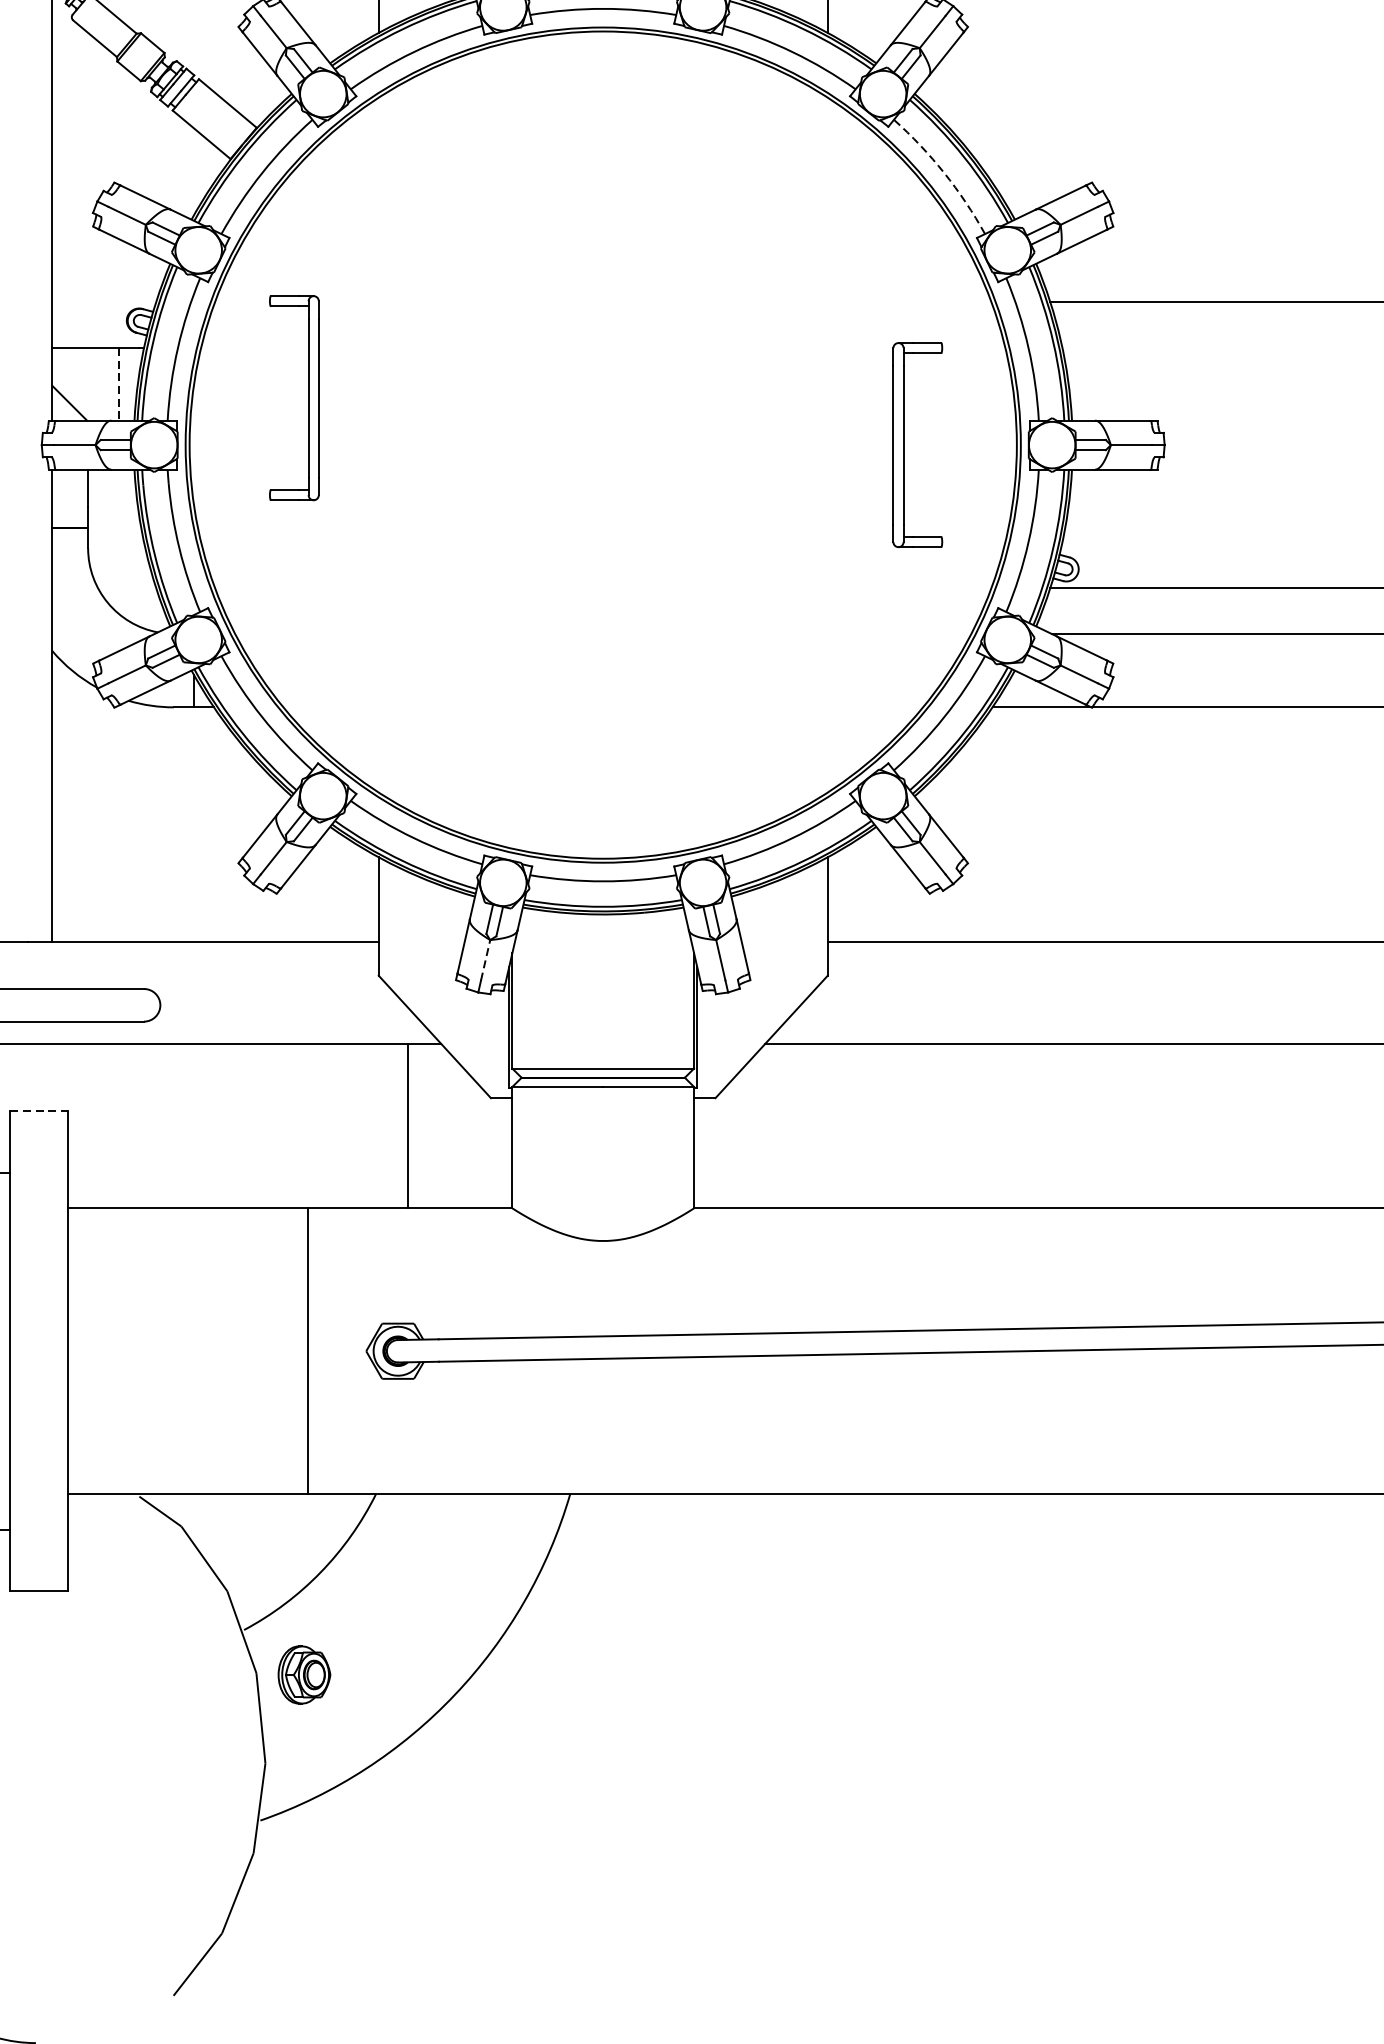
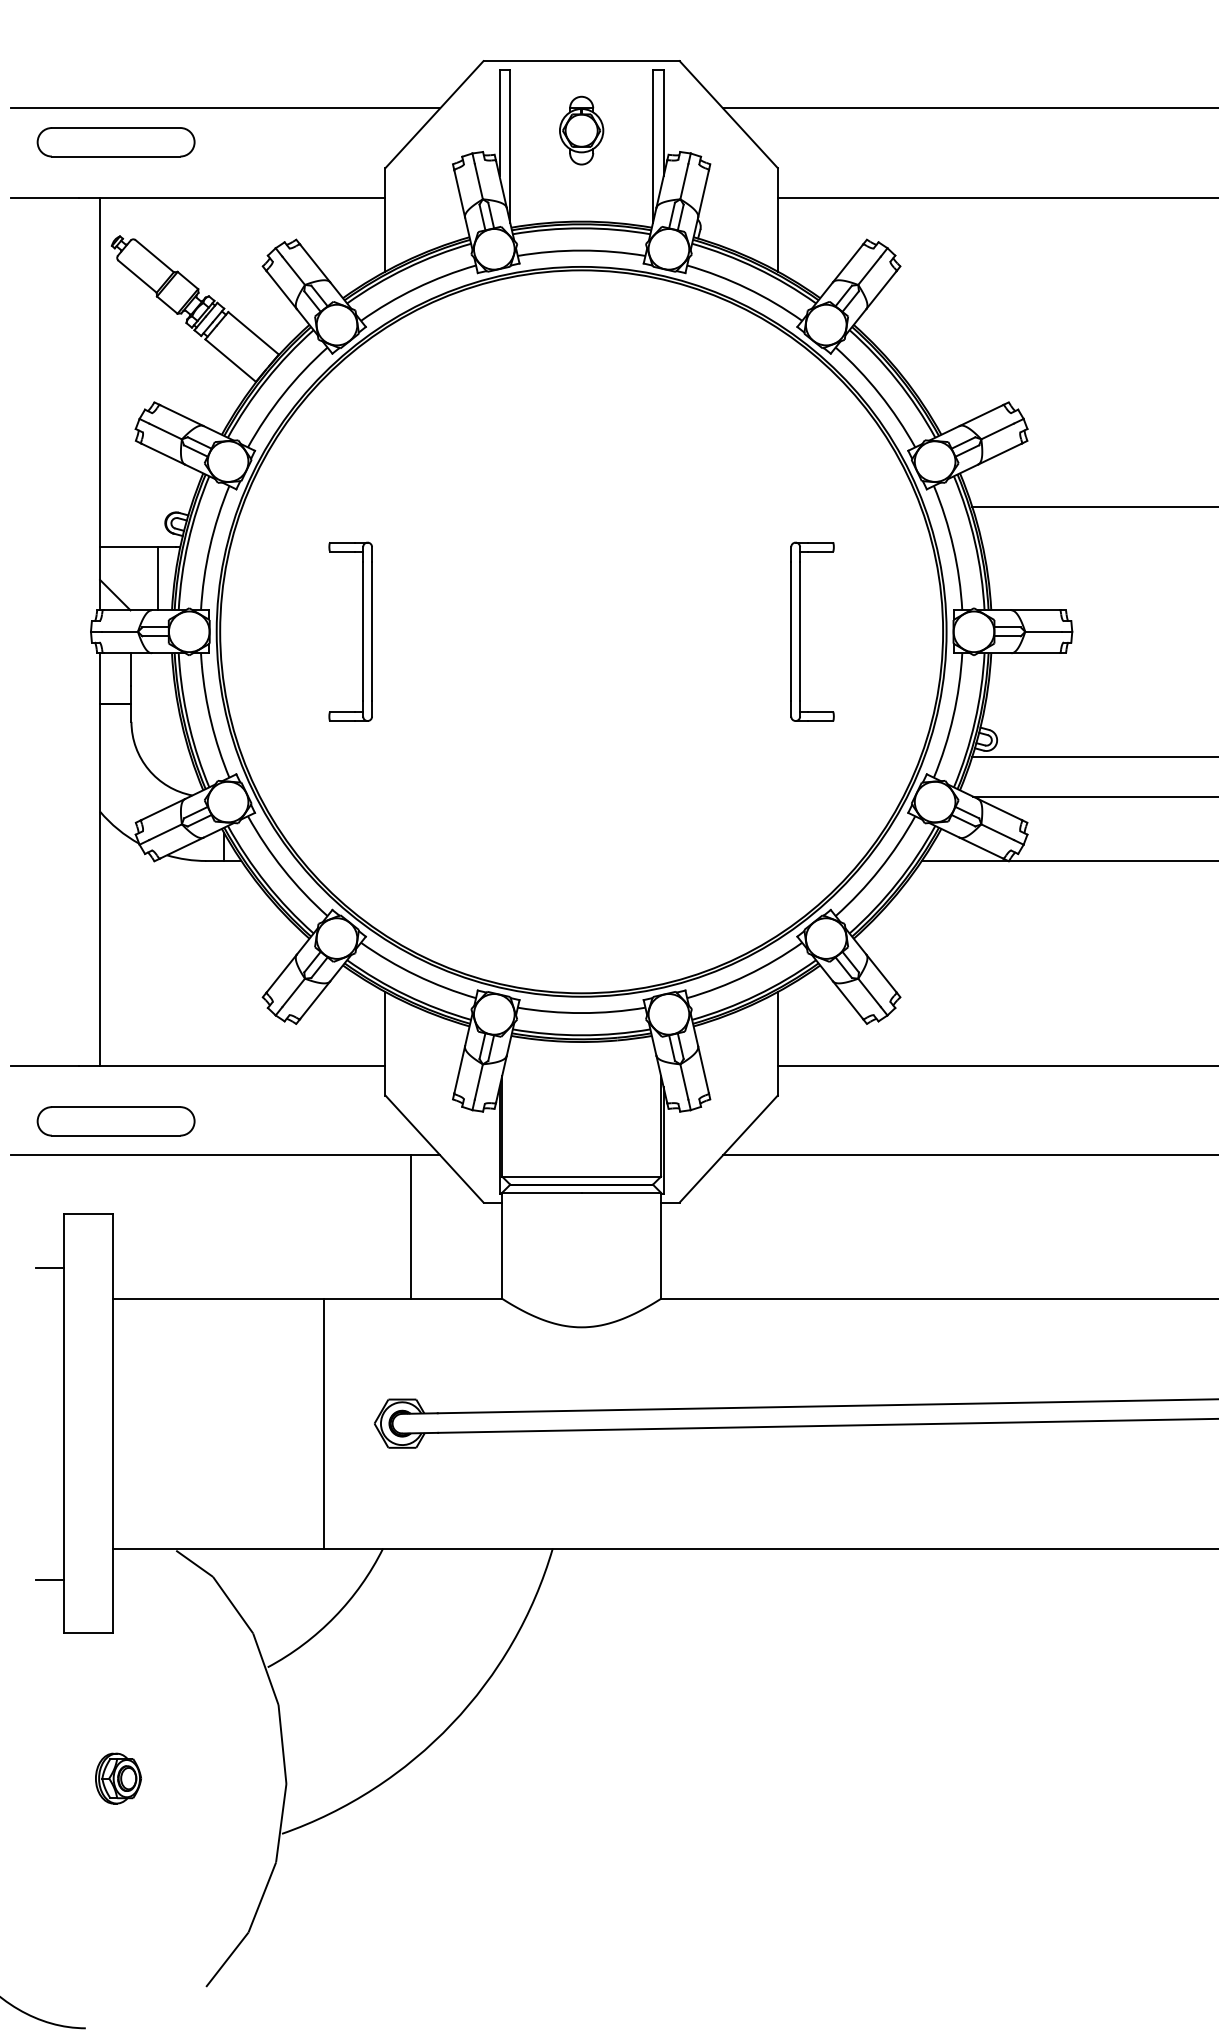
arc: (944, 173) -> (879, 394), dashed -> solid
line: (119, 384) -> (158, 578), dashed -> solid
part: (307, 397) -> (362, 631), moved
part: (904, 444) -> (800, 631), moved
line: (485, 959) -> (478, 1081), dashed -> solid
line: (38, 1111) -> (88, 1214), dashed -> solid
part: (304, 1674) -> (118, 1778), moved

